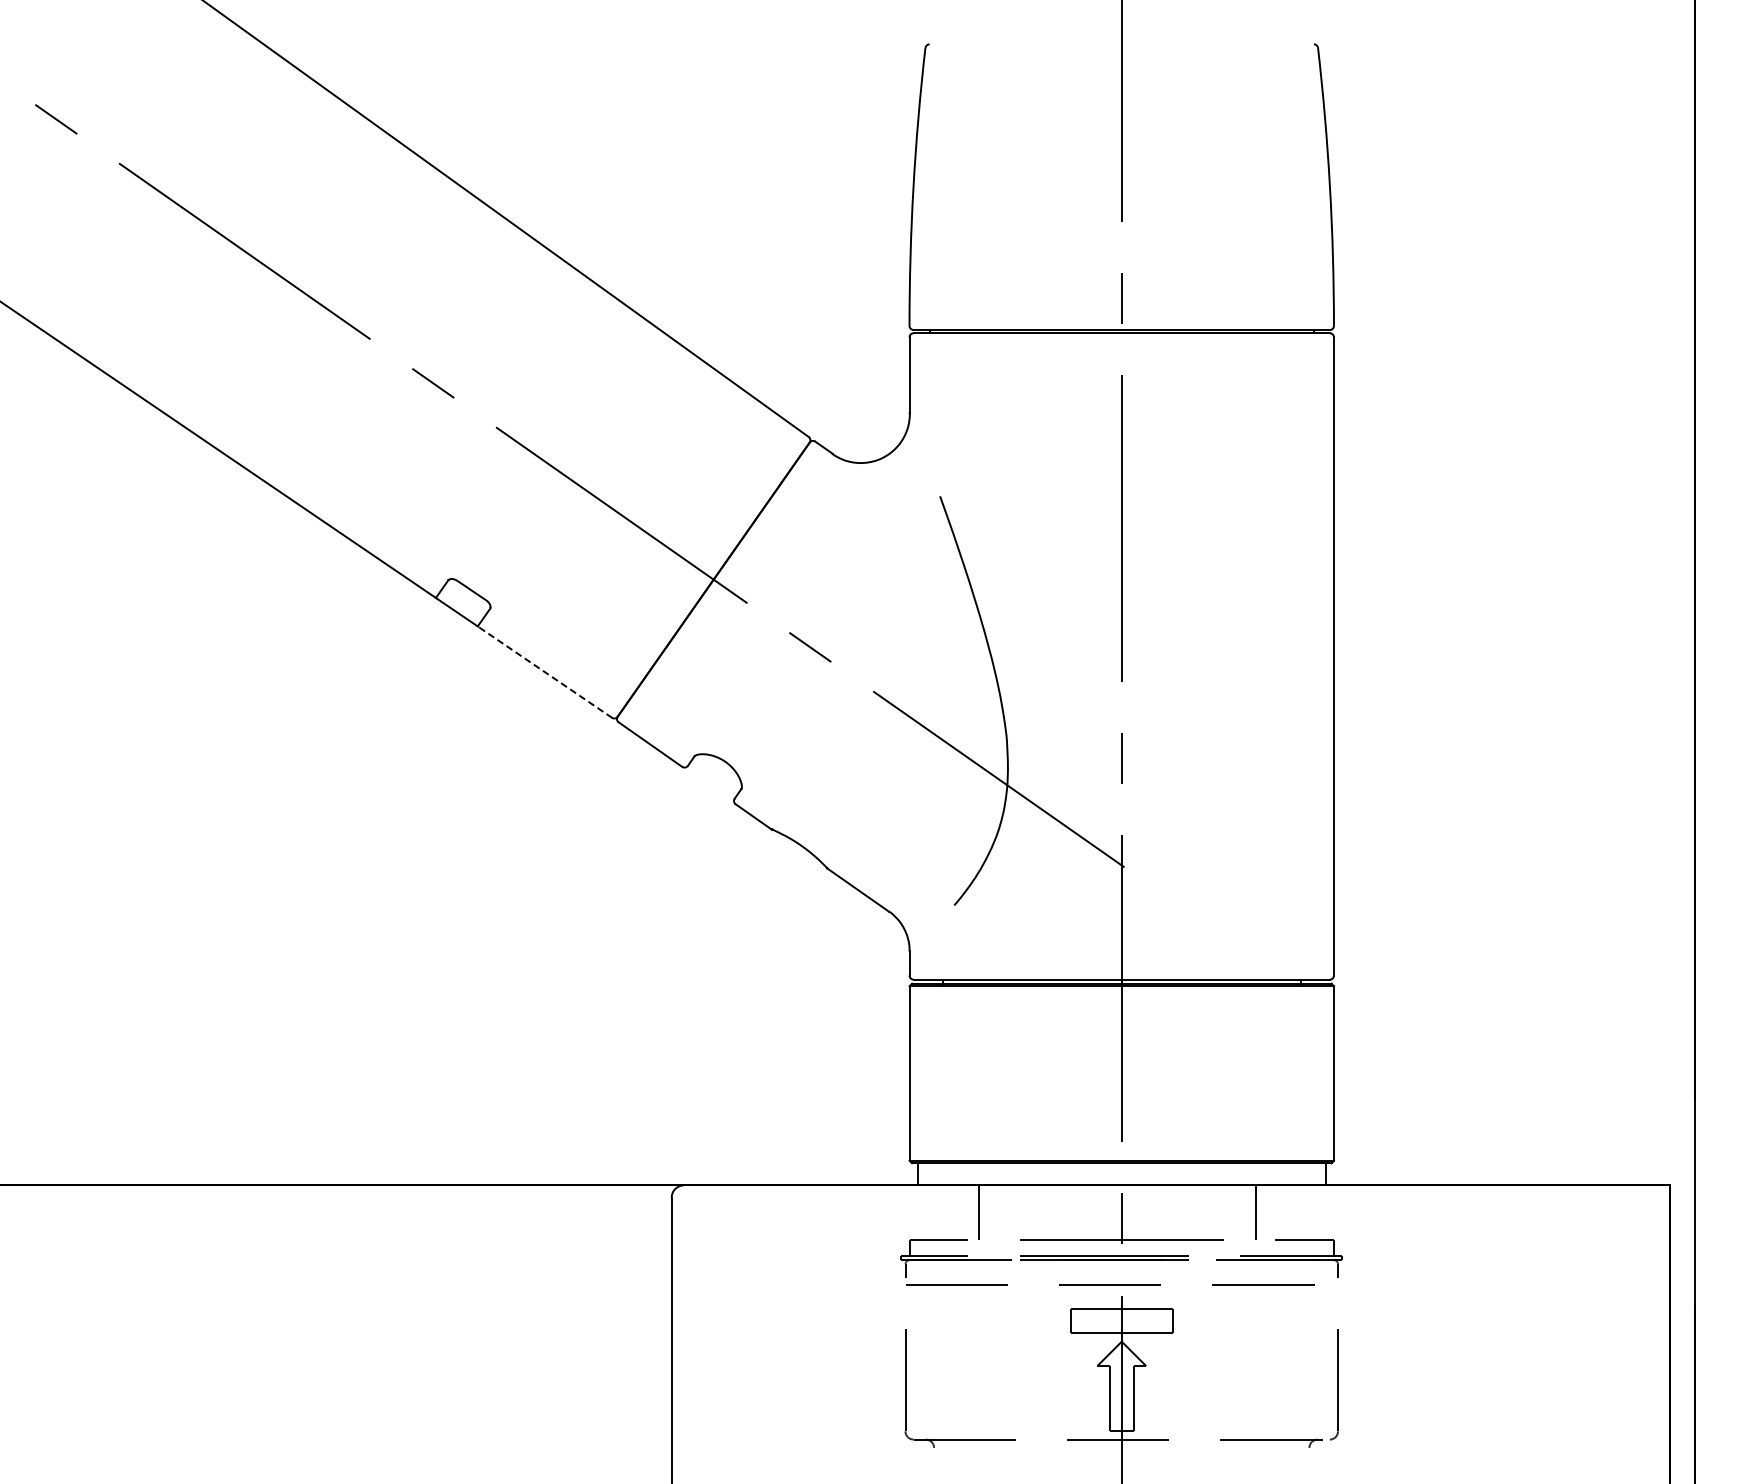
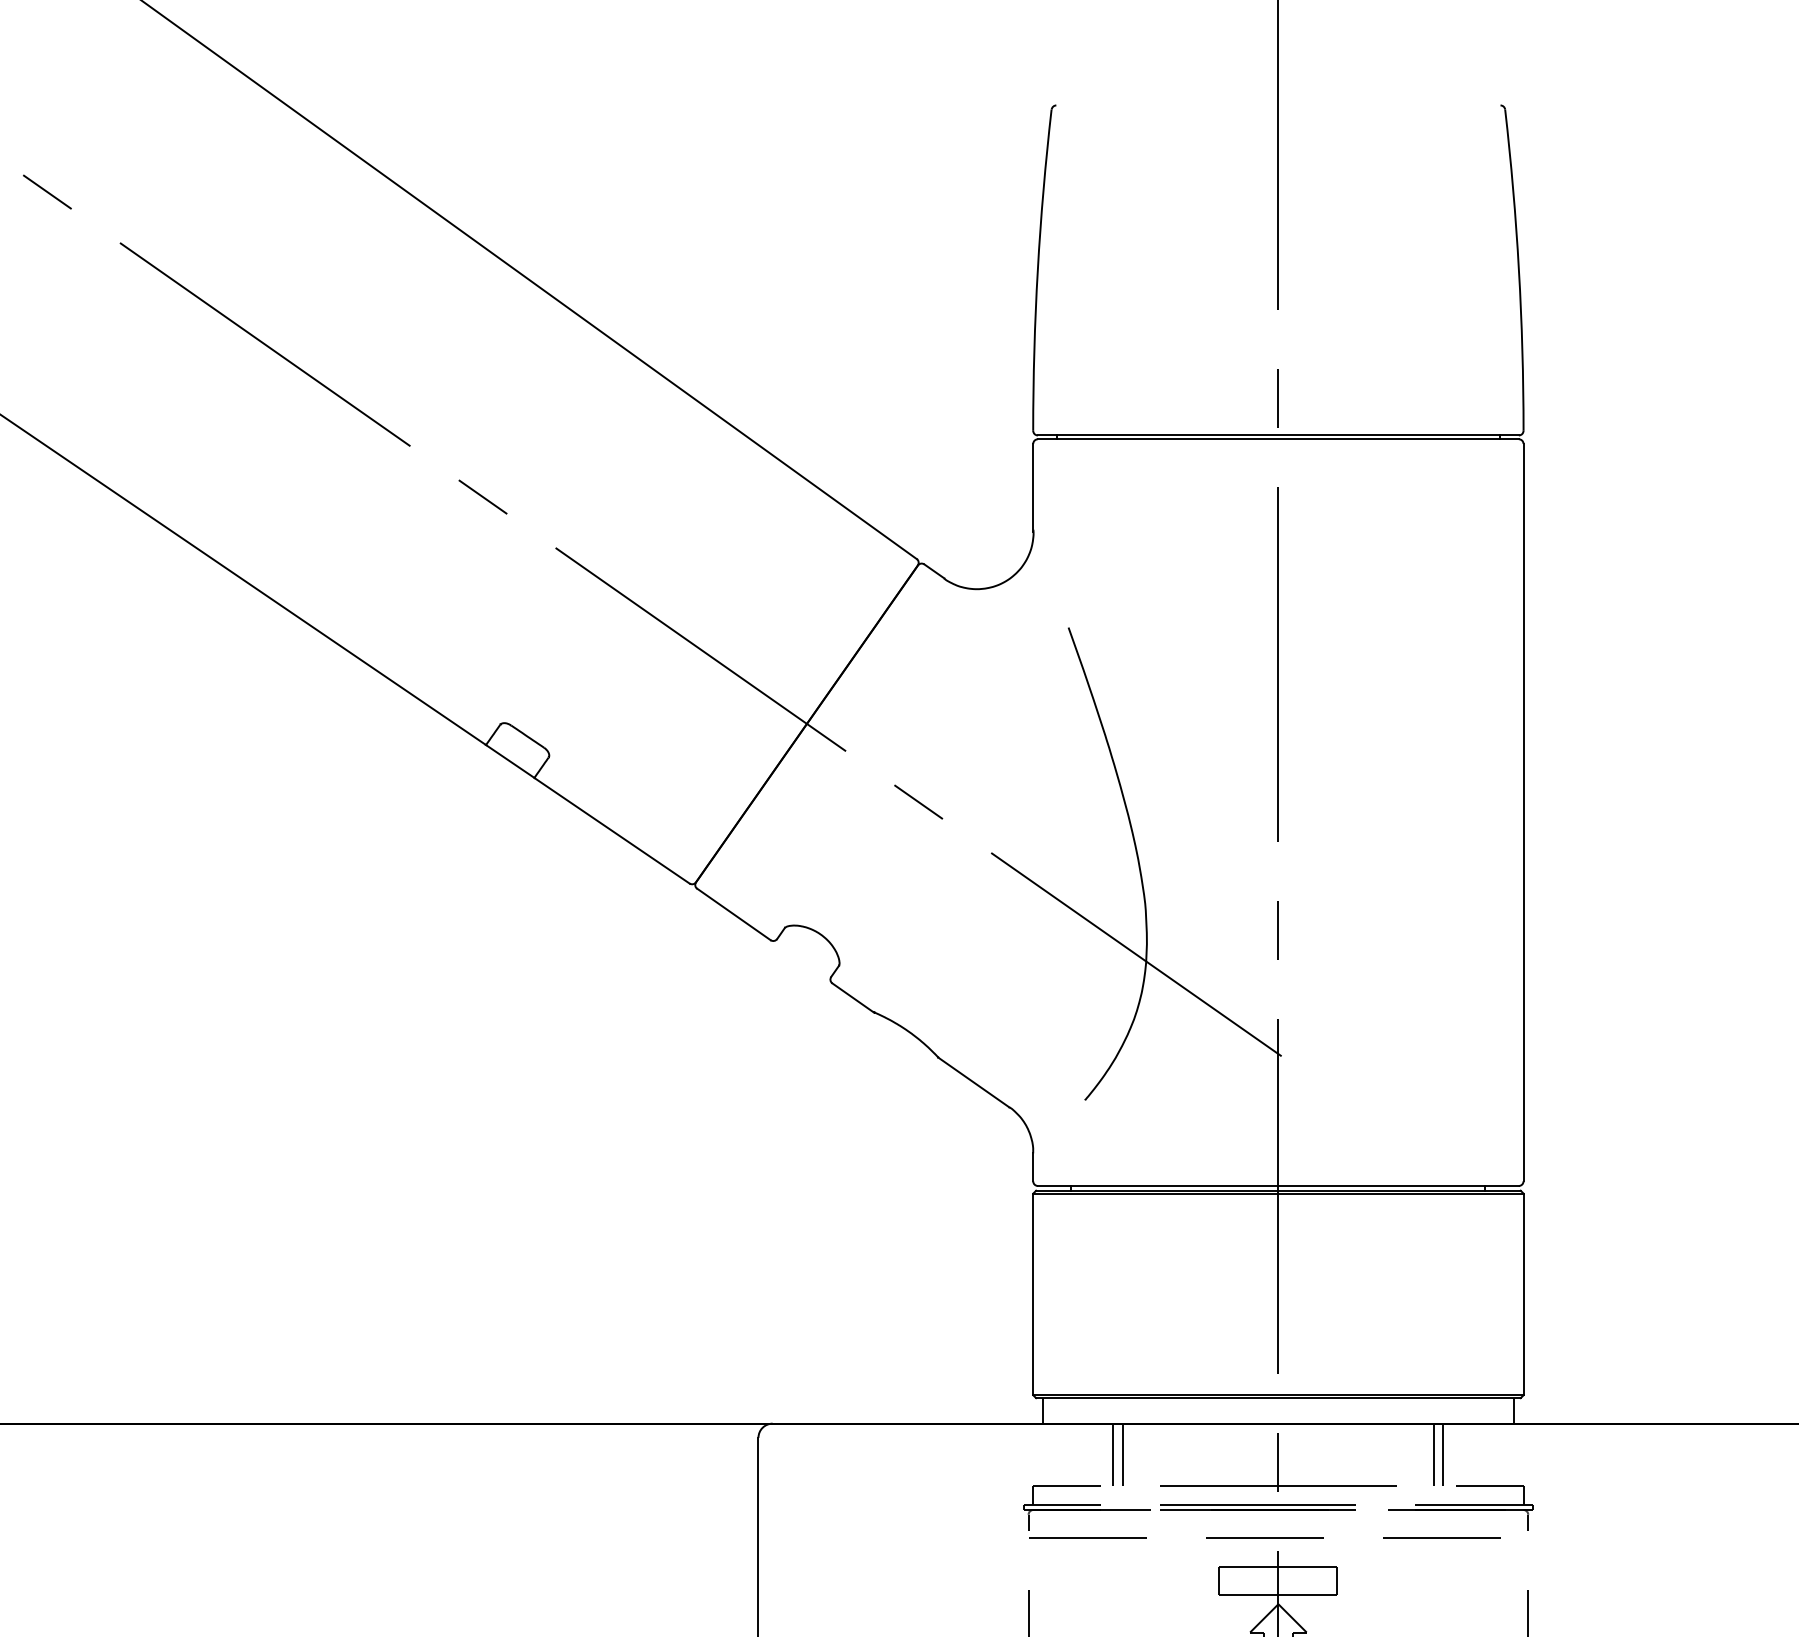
line: (544, 671) -> (611, 829), dashed -> solid
line: (987, 1212) -> (1123, 1455), added
line: (1264, 1212) -> (1443, 1455), added

